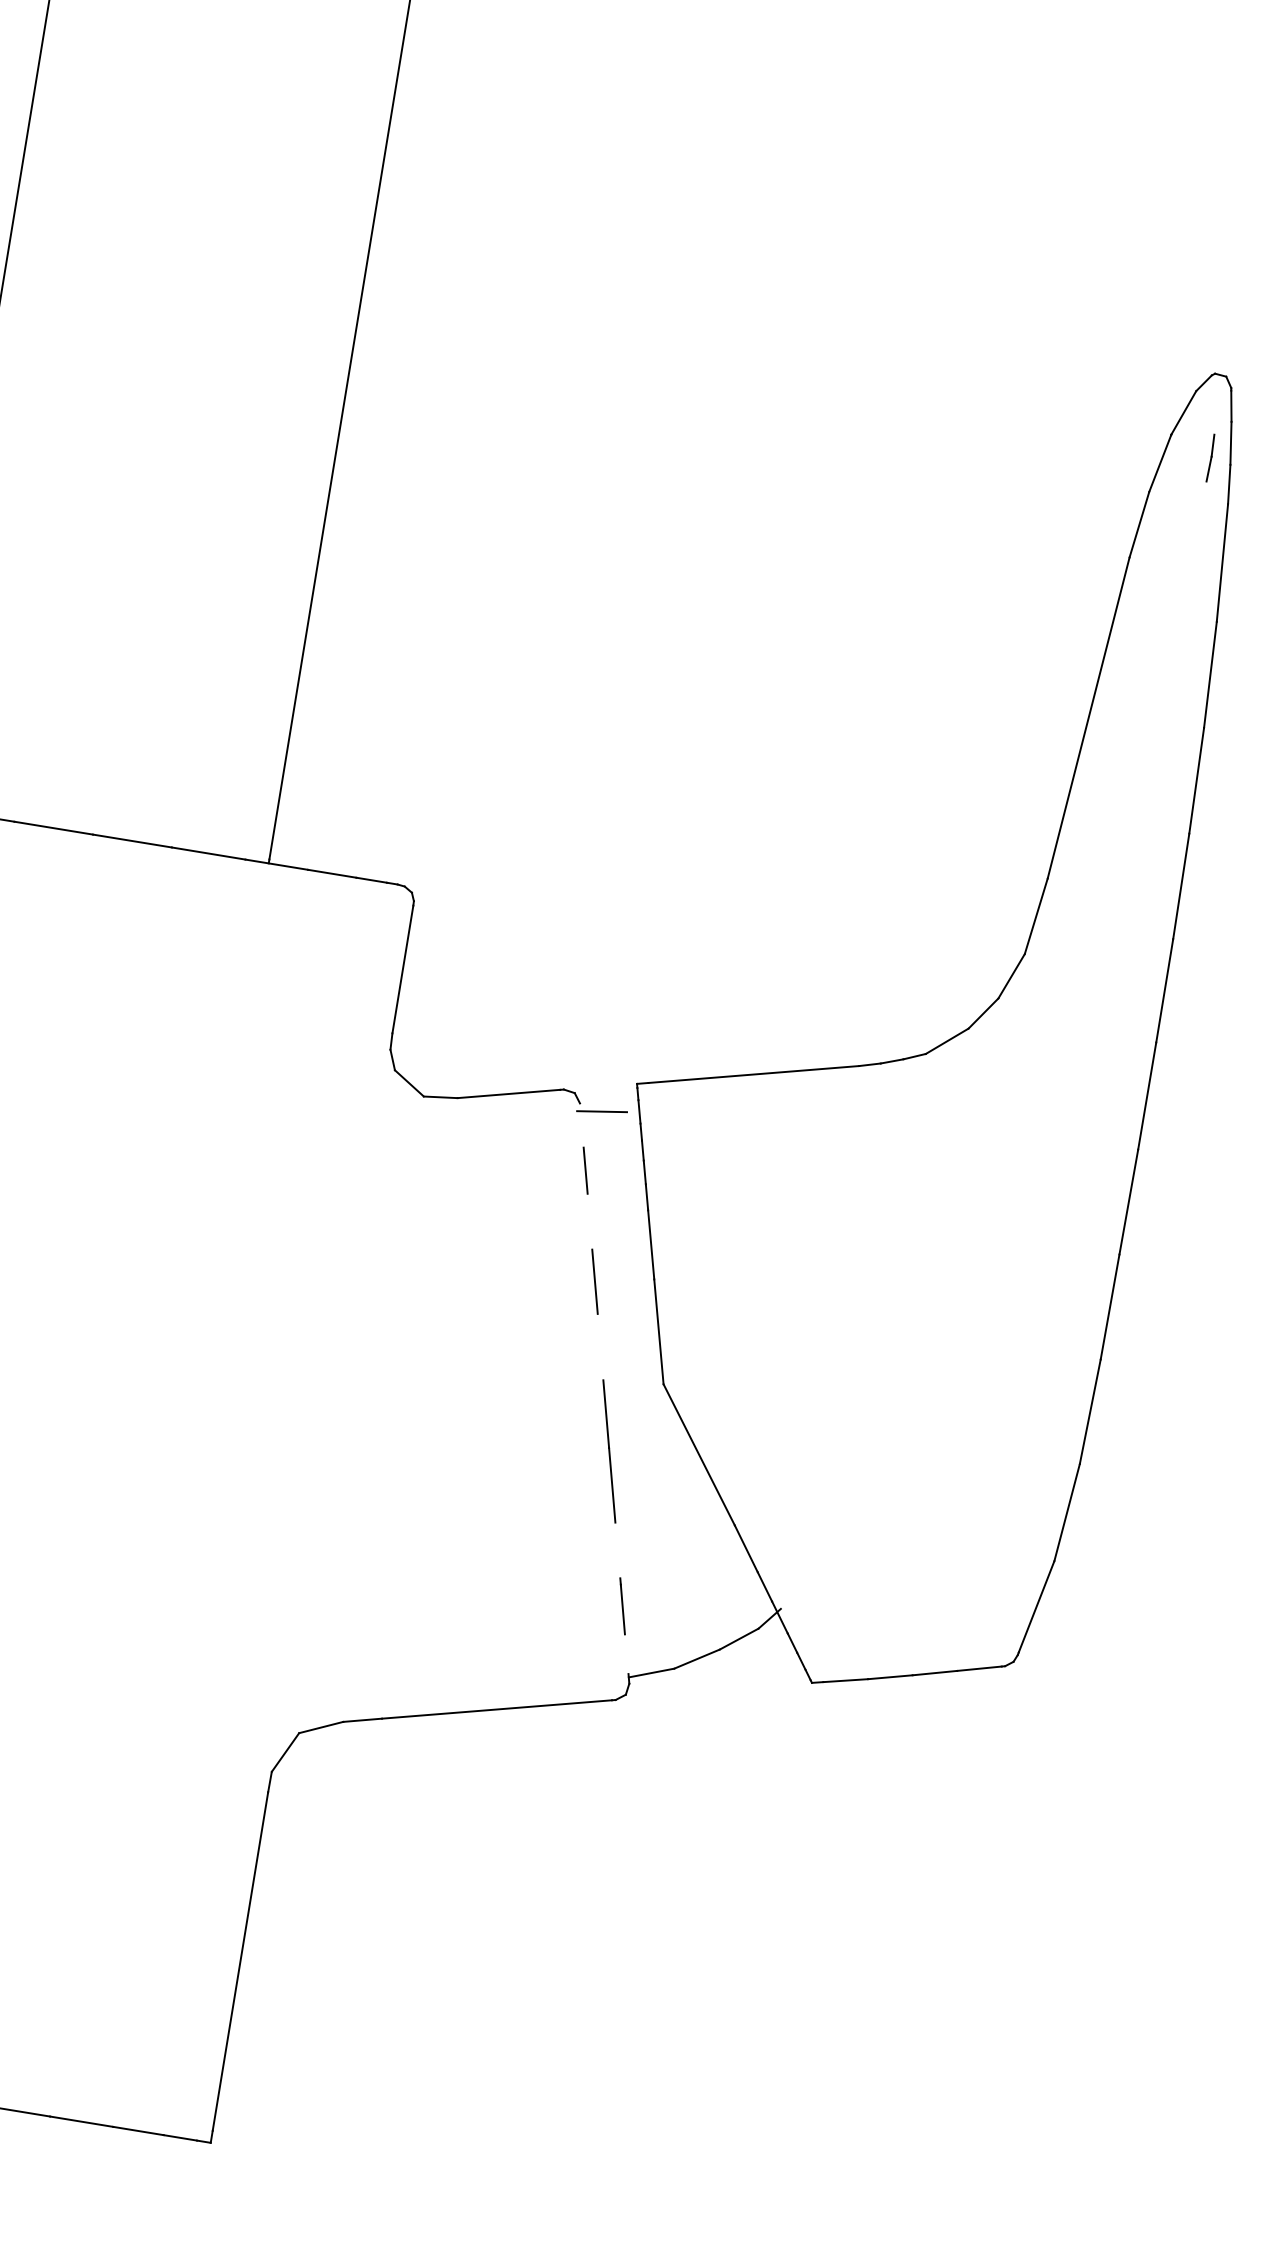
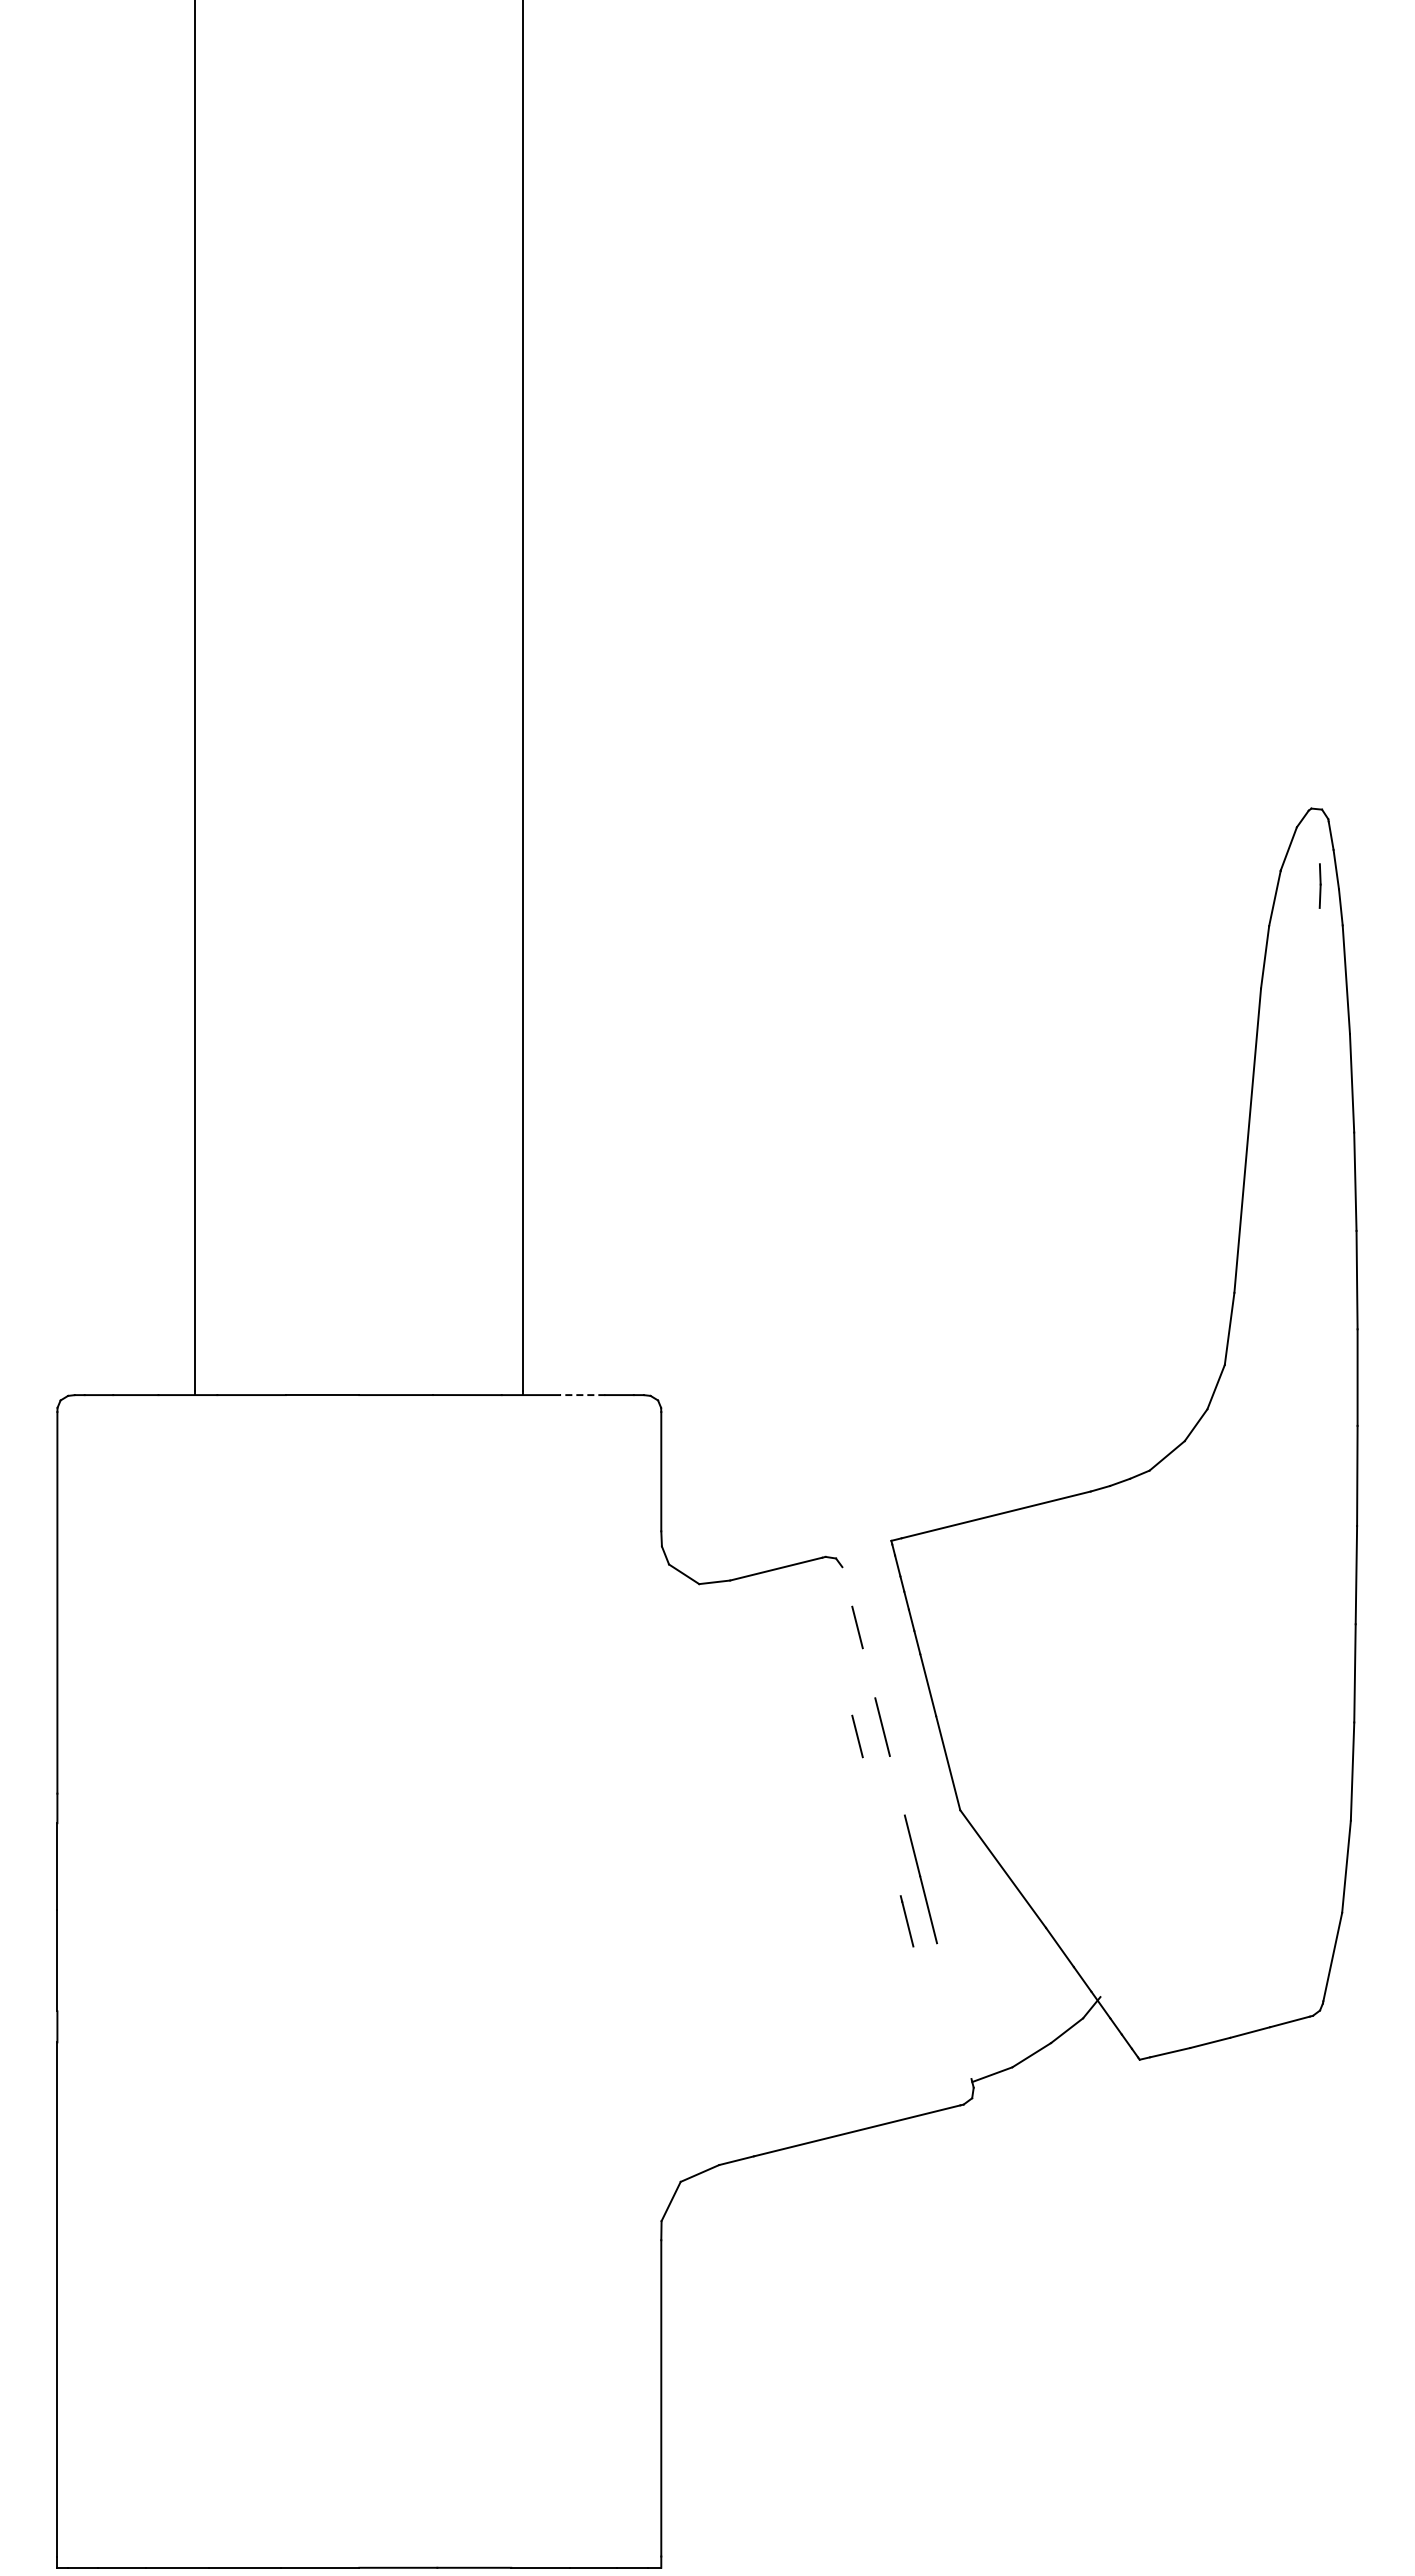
line: (331, 874) -> (582, 1395), solid -> dashed
line: (601, 1111) -> (863, 1571), removed
line: (566, 1287) -> (857, 1736), added
line: (621, 1606) -> (906, 1921), moved

